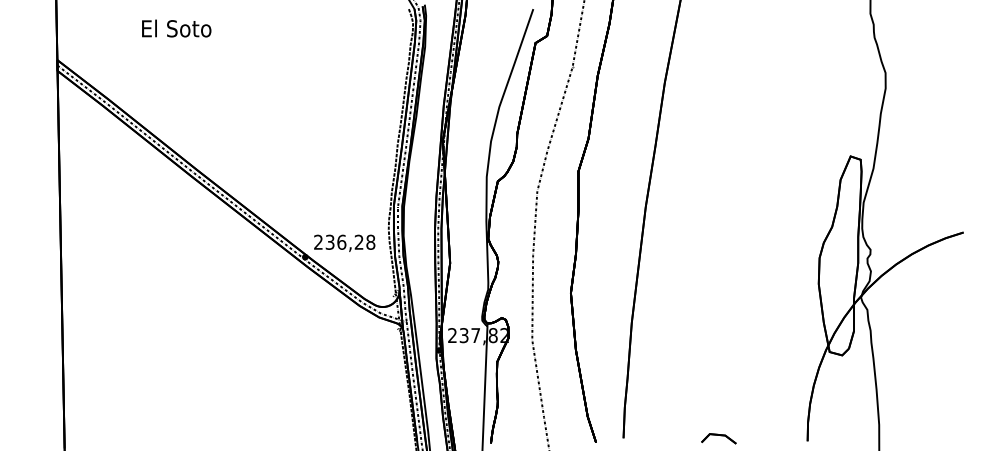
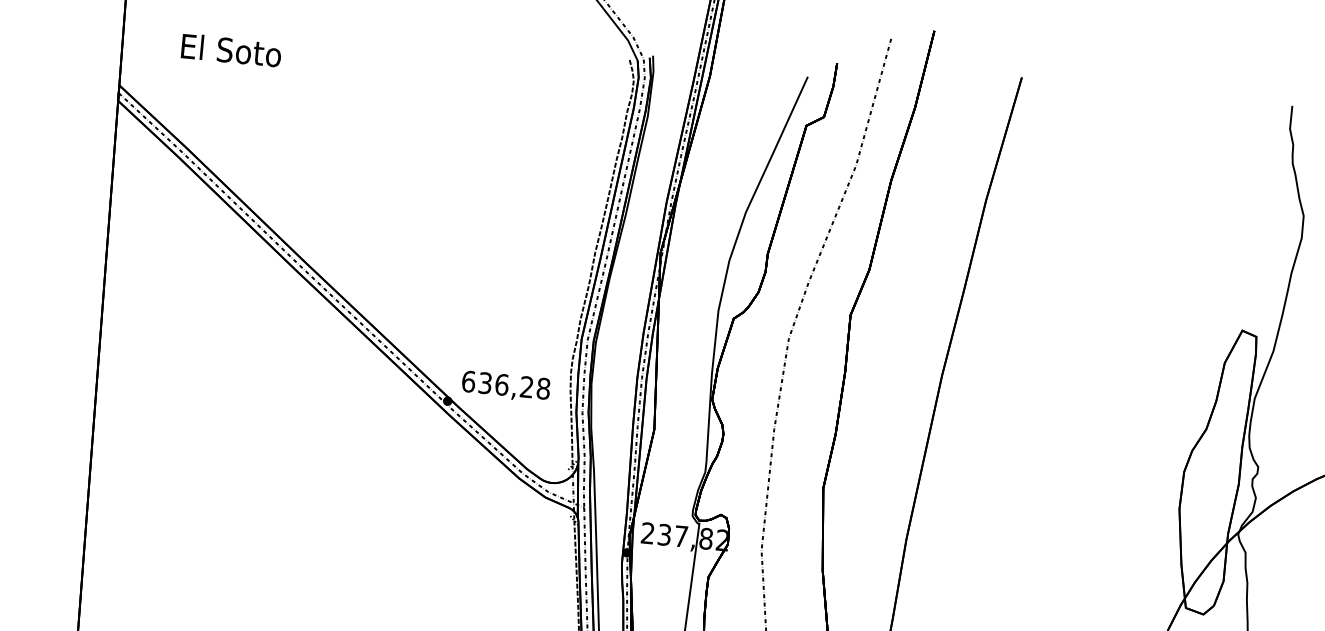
text: (176, 28) -> (231, 50), moved
text: (318, 241) -> (468, 380), 236,28 -> 636,28

